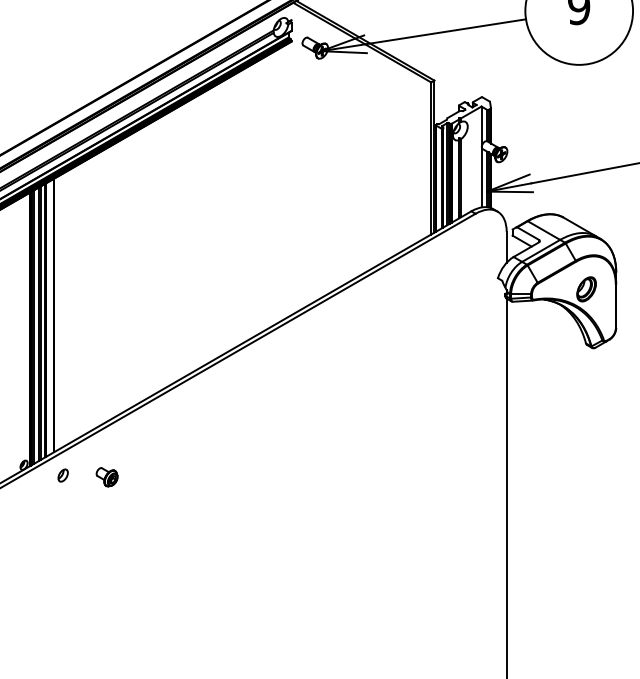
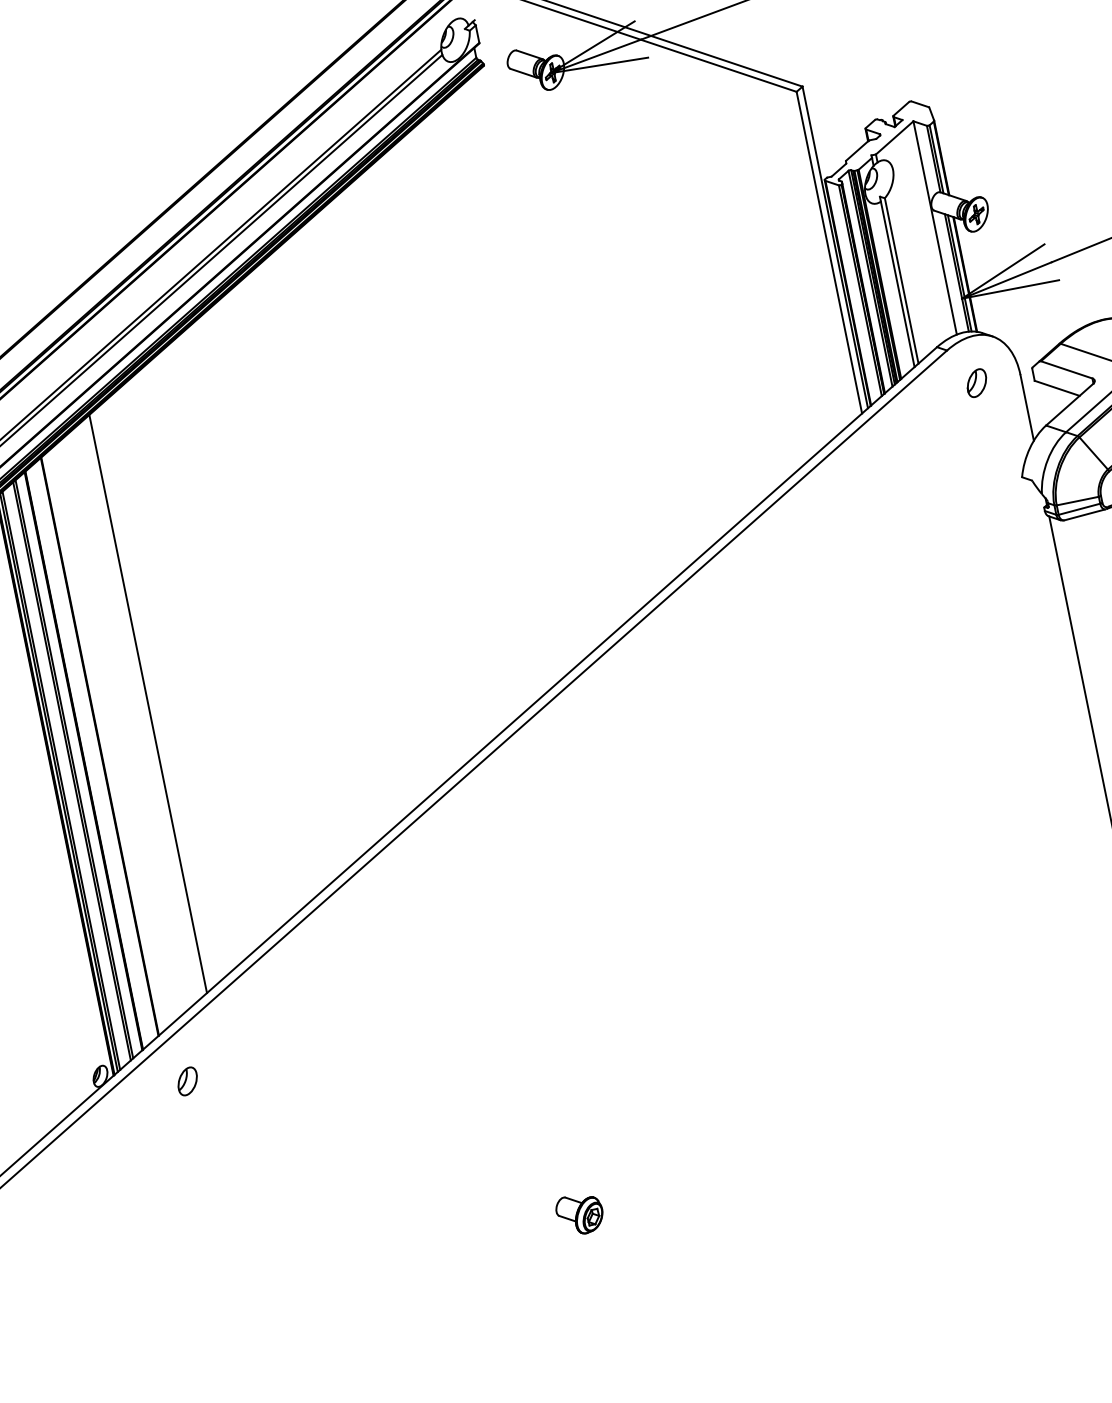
part: (485, 231) -> (975, 383), added
line: (80, 300) -> (149, 703), added
part: (106, 477) -> (578, 1215), moved

